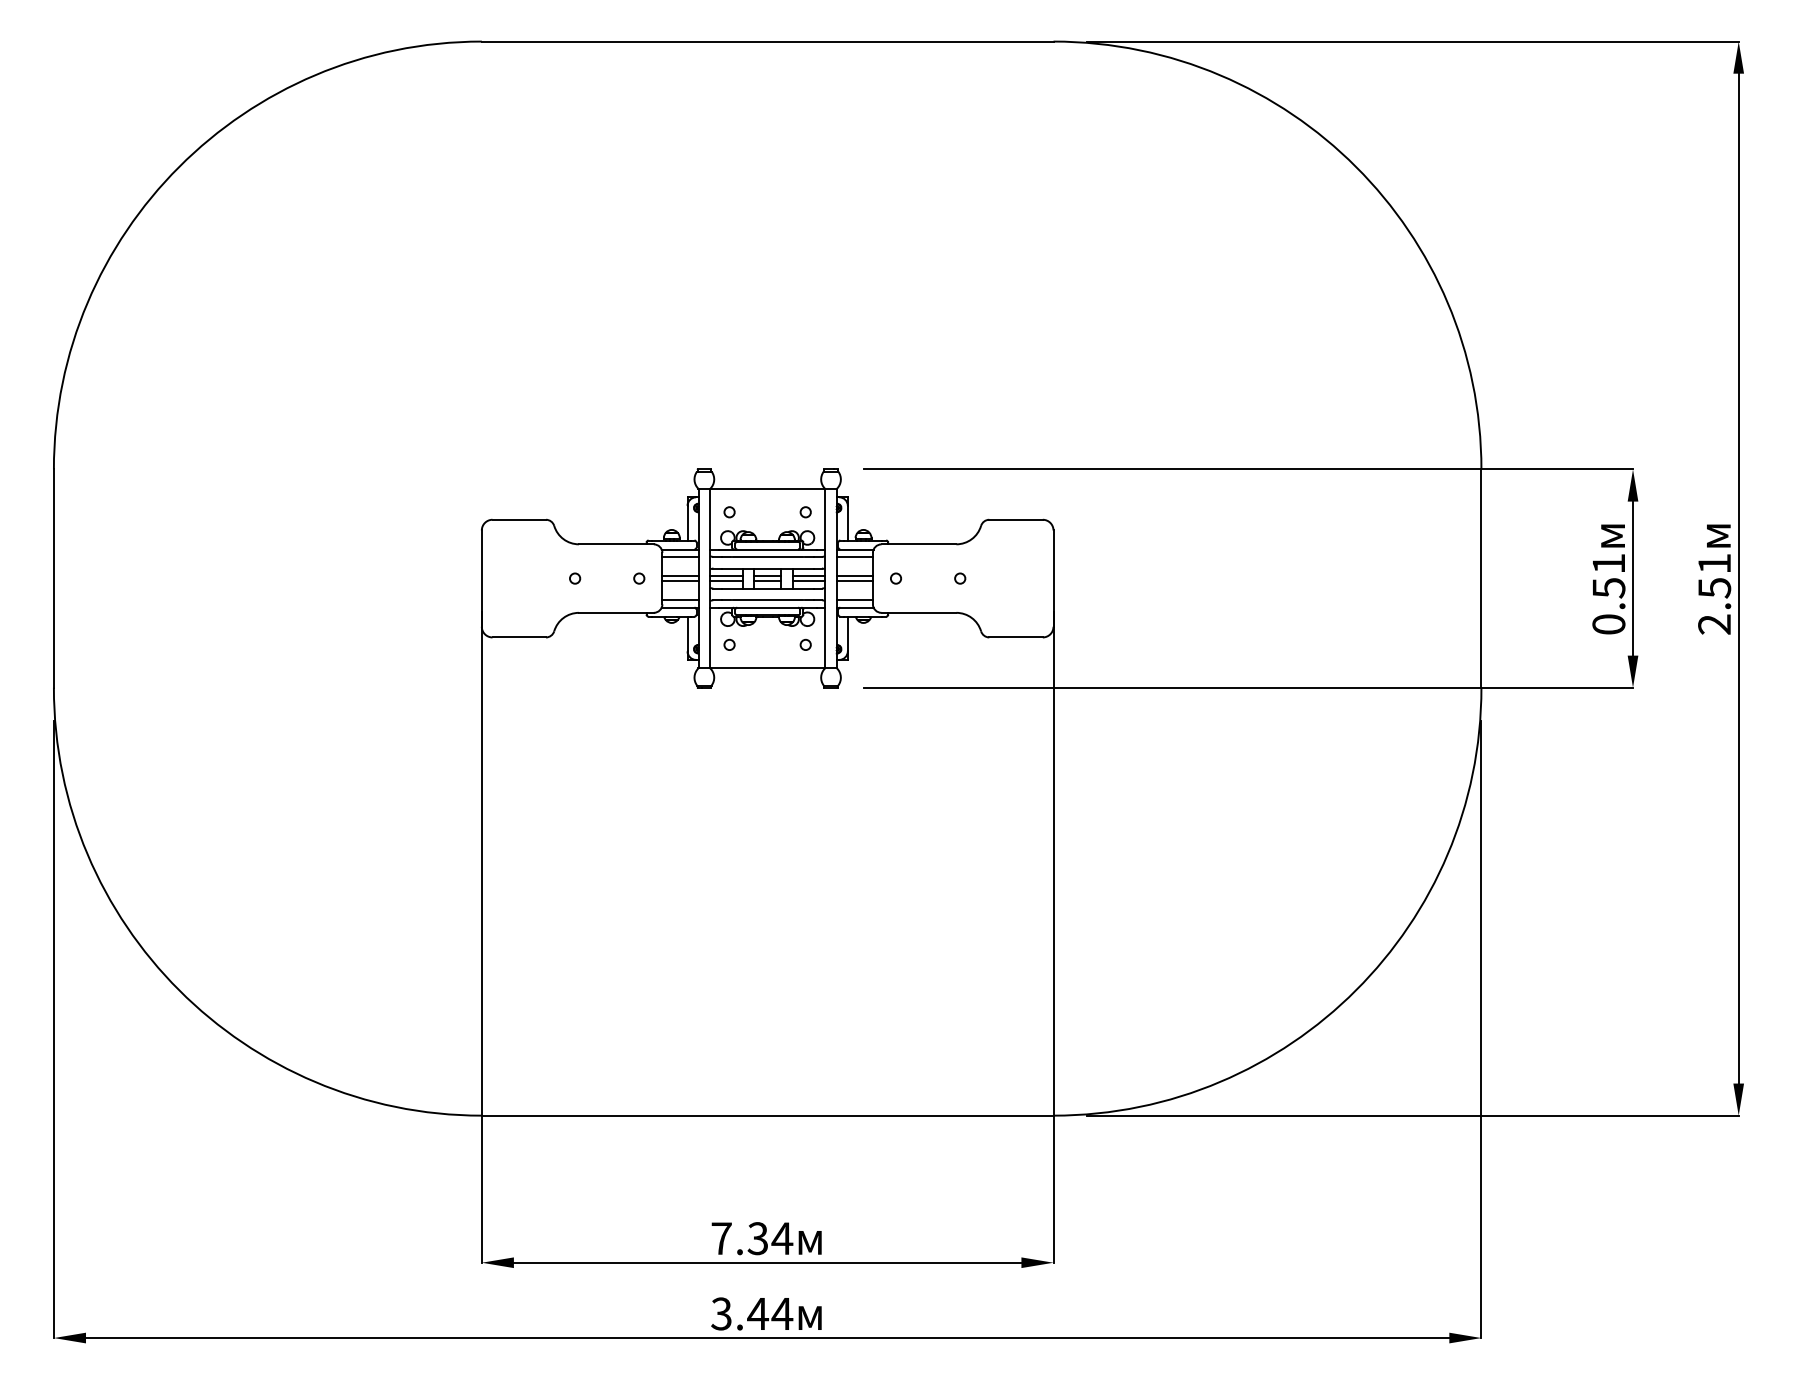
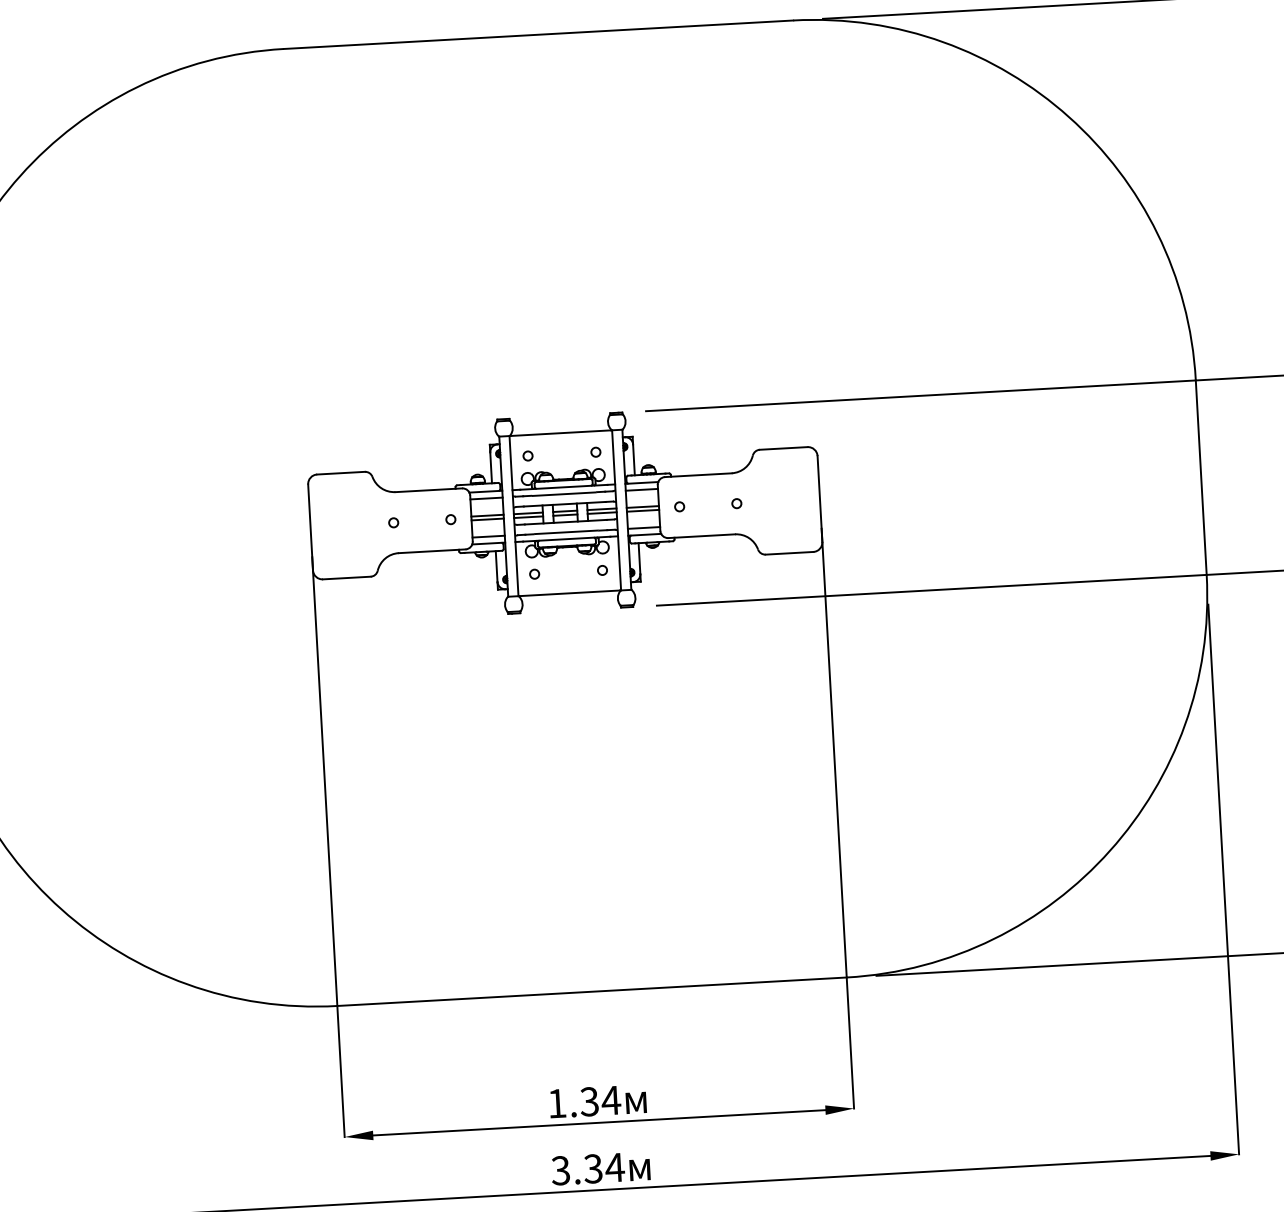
text: (721, 1238) -> (557, 1103), 7.34 -> 1.34
text: (757, 1313) -> (592, 1168), 3.44 -> 3.34

